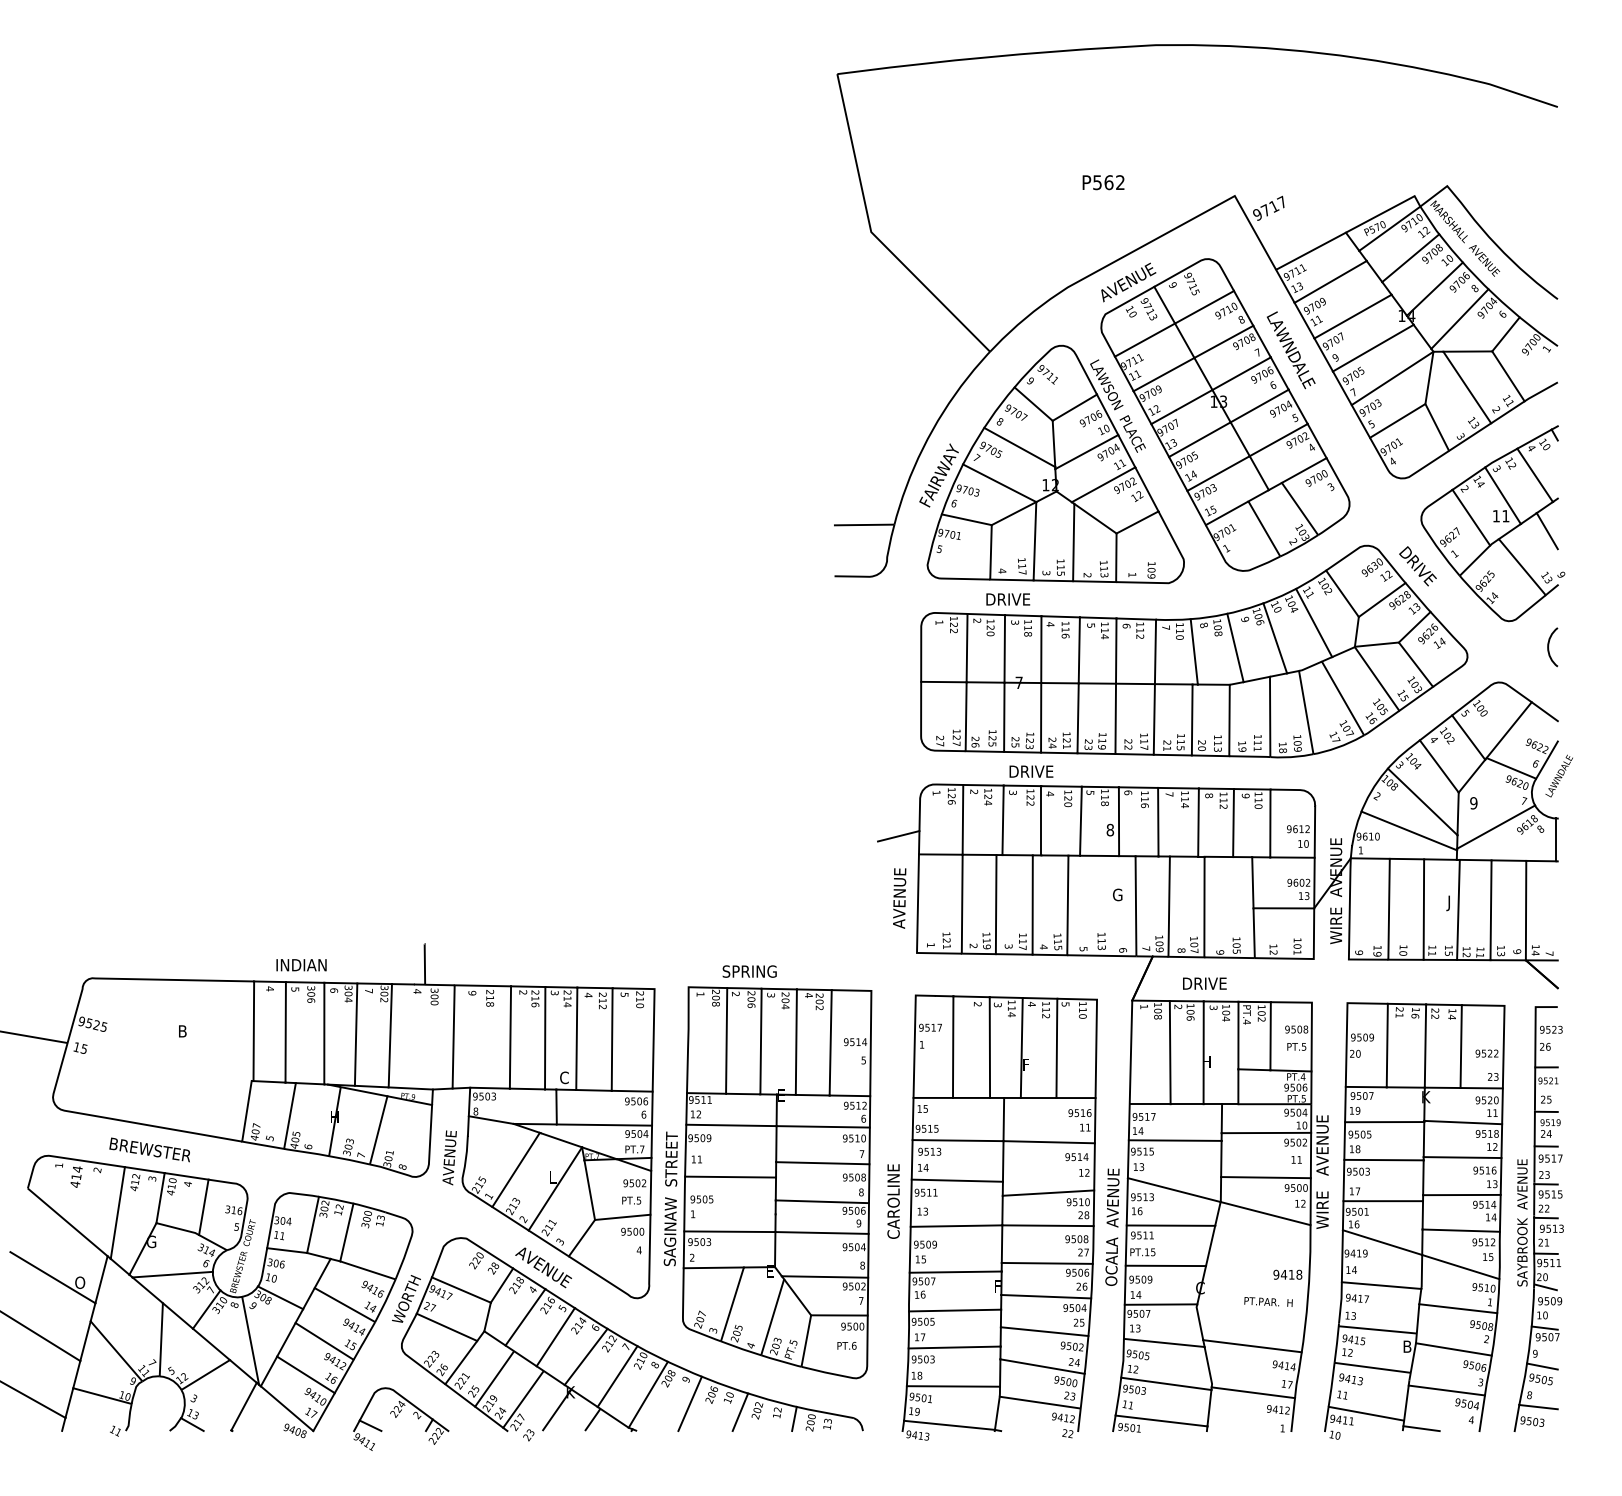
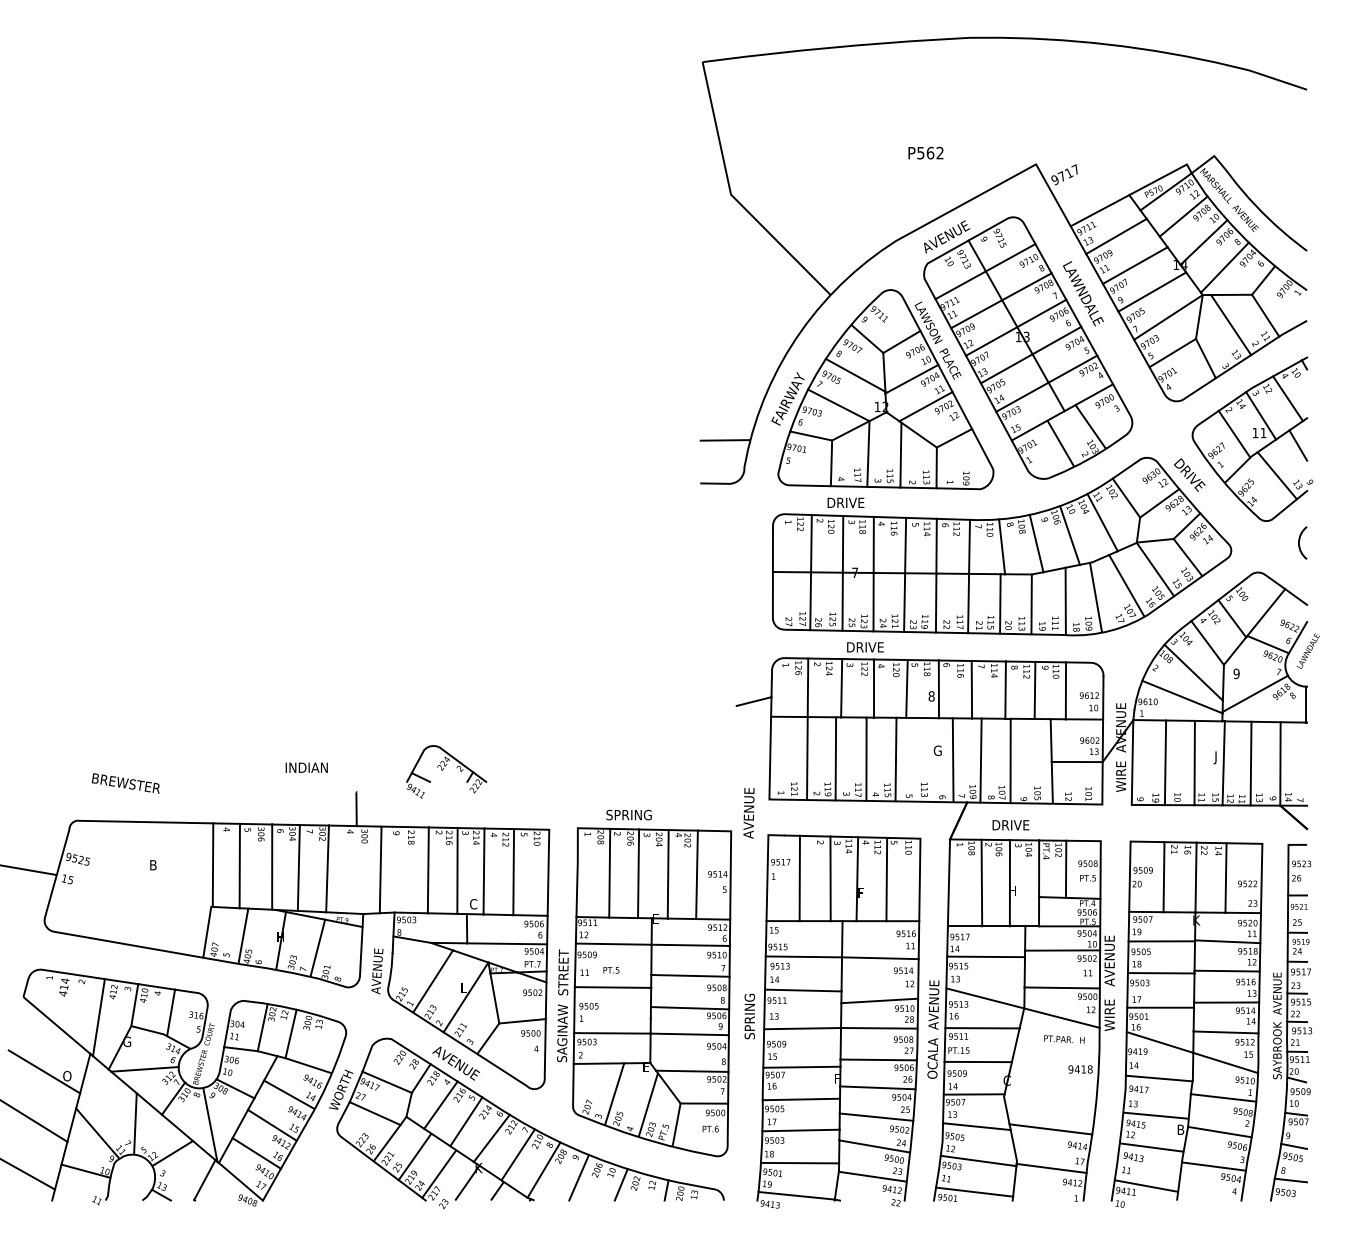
text: (899, 898) -> (748, 813), moved
text: (301, 965) -> (306, 768), moved
text: (149, 1149) -> (125, 783), moved
text: (631, 1200) -> (611, 970), moved
text: (893, 1201) -> (749, 1007), CAROLINE -> SPRING
text: (1268, 1301) -> (1064, 1039), moved
part: (401, 1418) -> (446, 771), moved
line: (1421, 1428) -> (1192, 1198), removed

